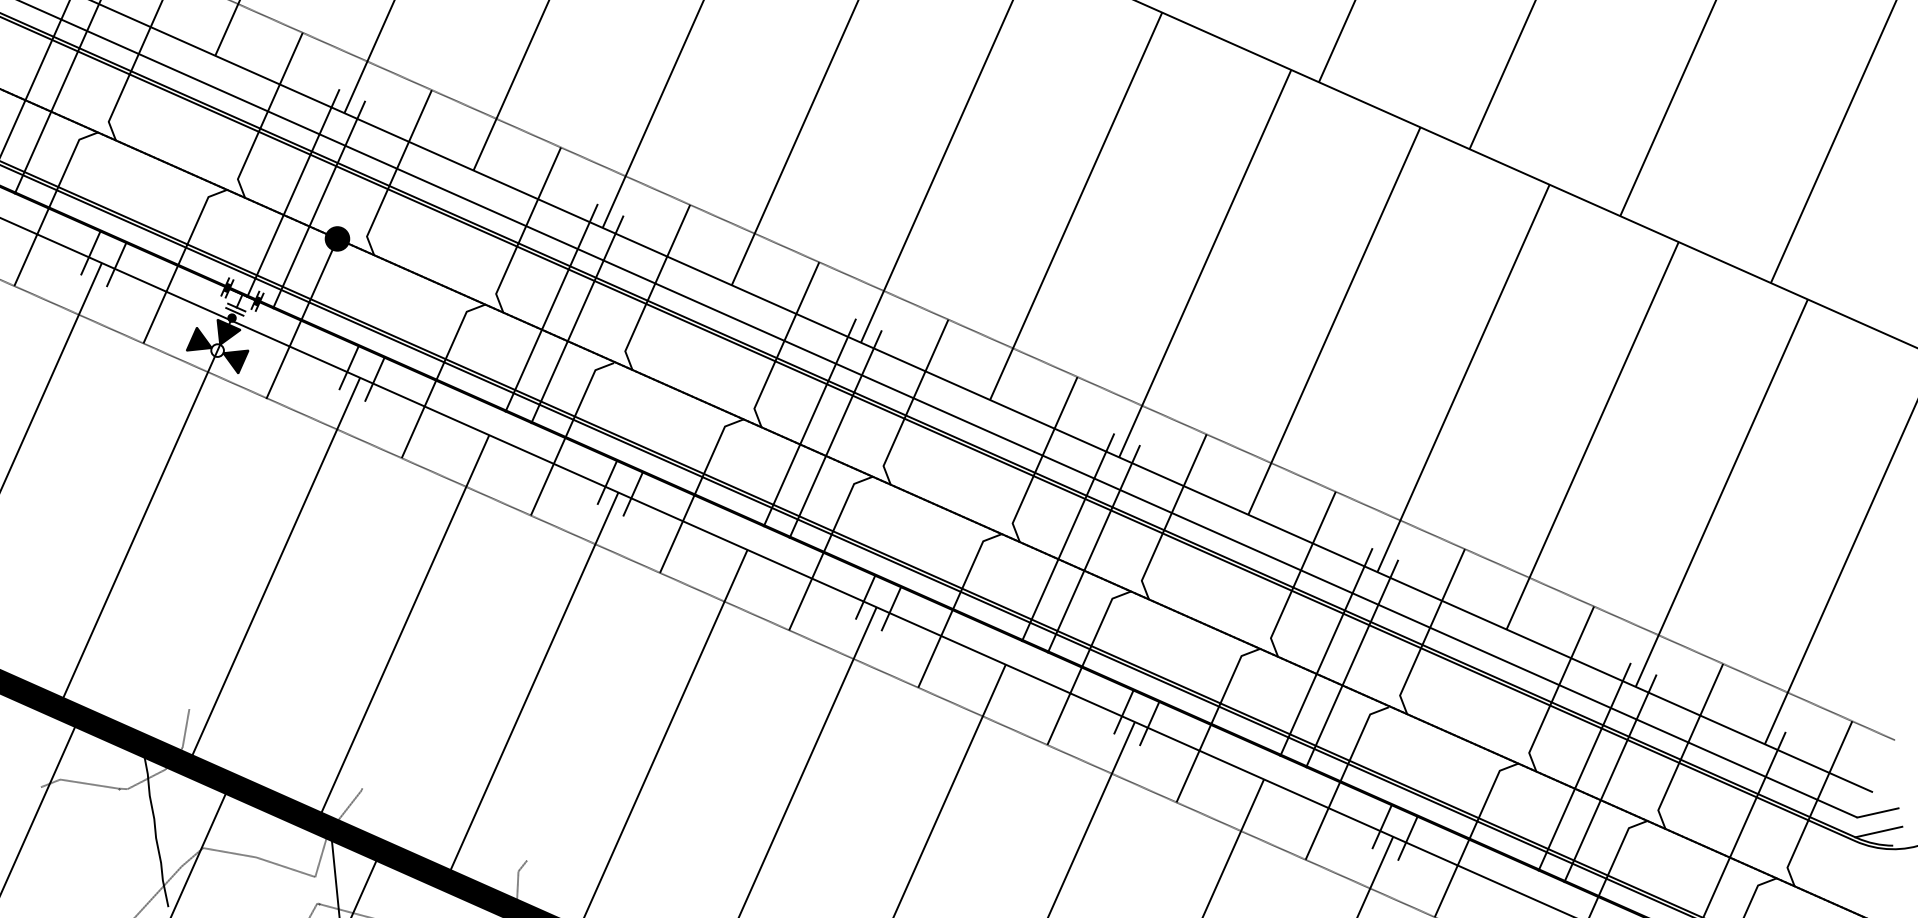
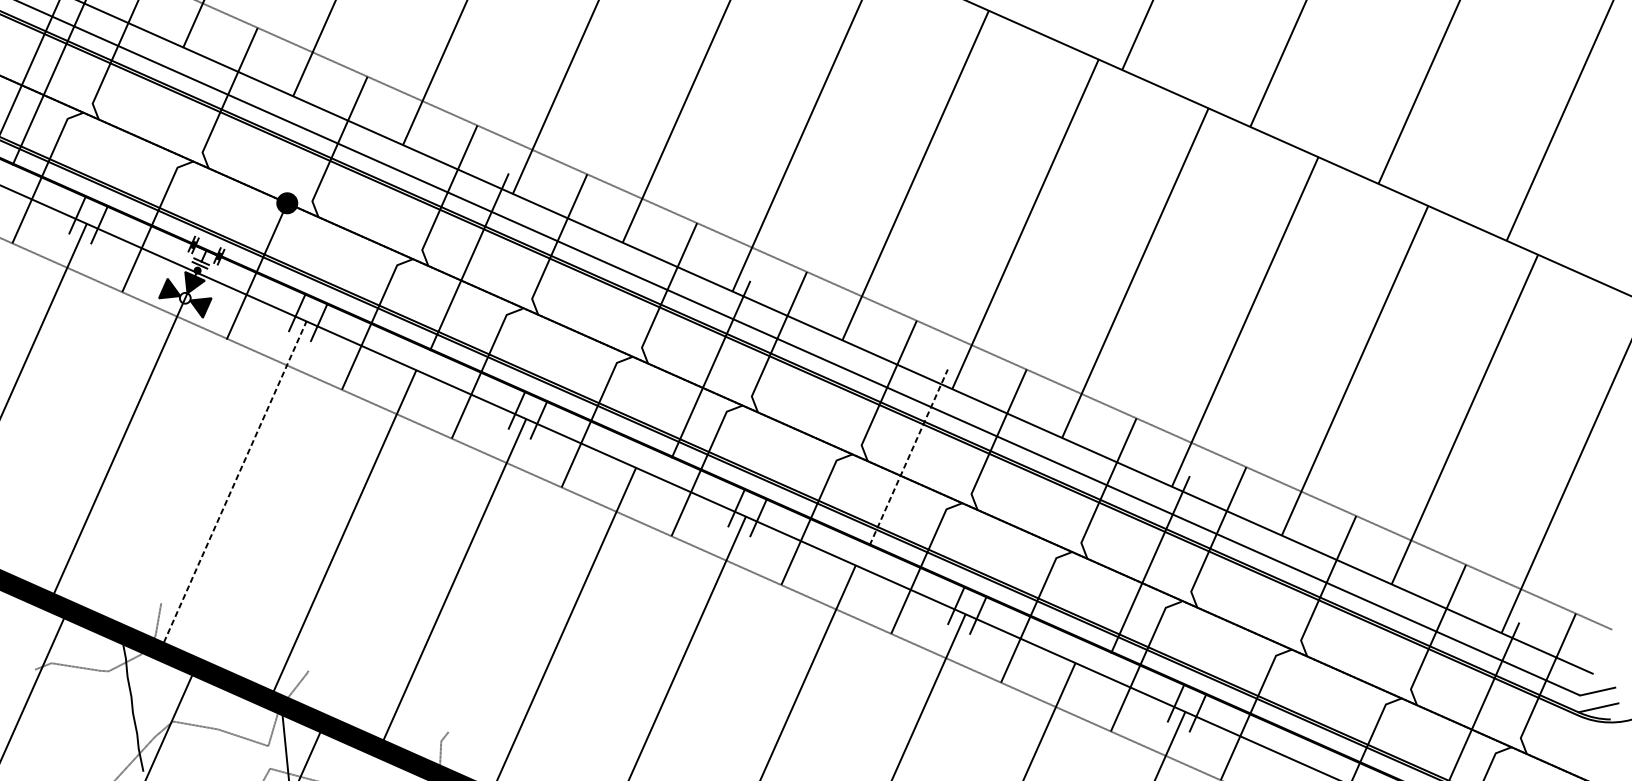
line: (293, 193) -> (249, 164), removed
line: (318, 204) -> (271, 173), removed
line: (577, 319) -> (491, 271), removed
line: (809, 422) -> (688, 359), removed
line: (1068, 537) -> (909, 457), solid -> dashed
line: (1093, 548) -> (930, 466), removed
line: (274, 571) -> (233, 486), solid -> dashed
line: (1326, 652) -> (1128, 555), removed
line: (1584, 766) -> (1348, 652), removed
line: (1610, 778) -> (1370, 662), removed

